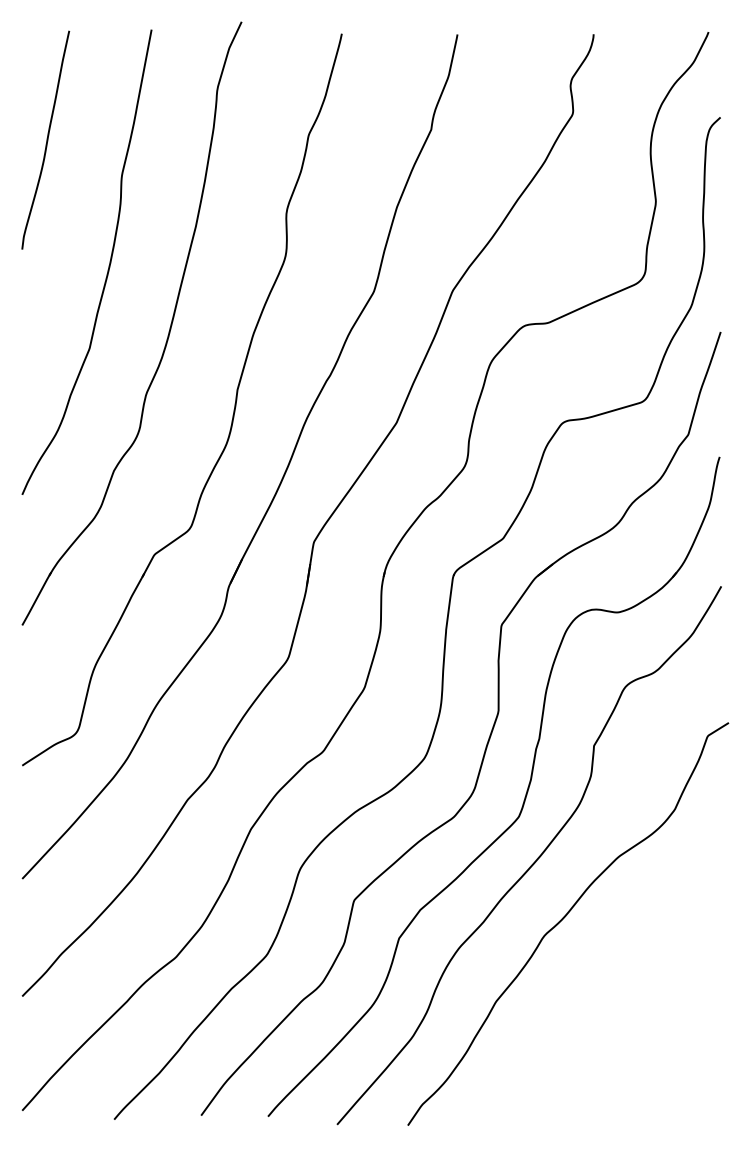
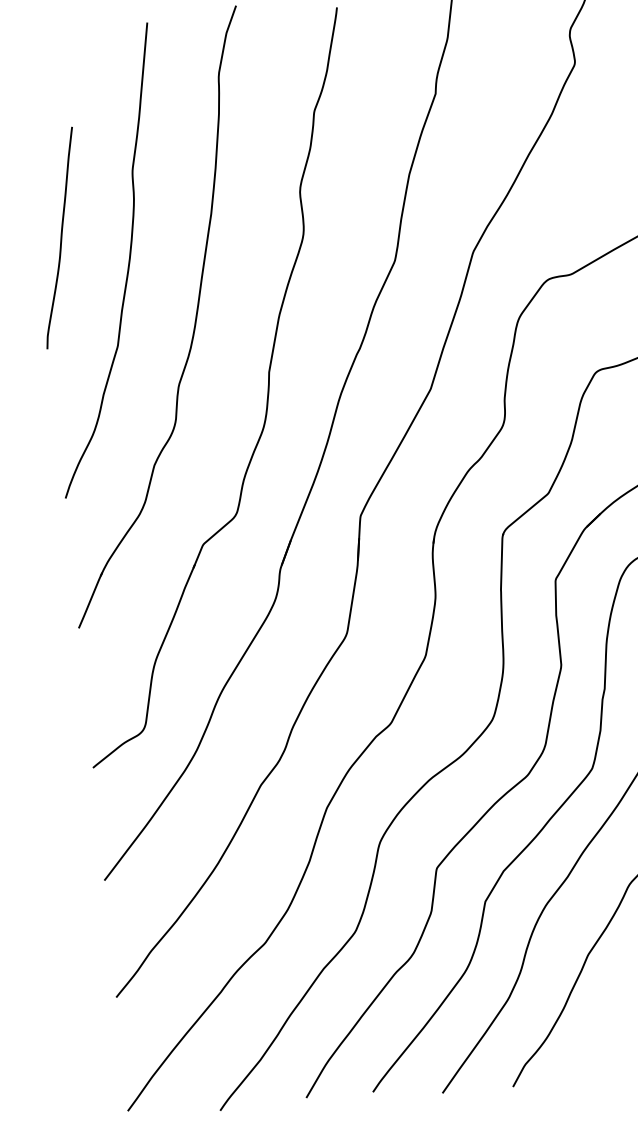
curve: (46, 139) -> (60, 237), moved

